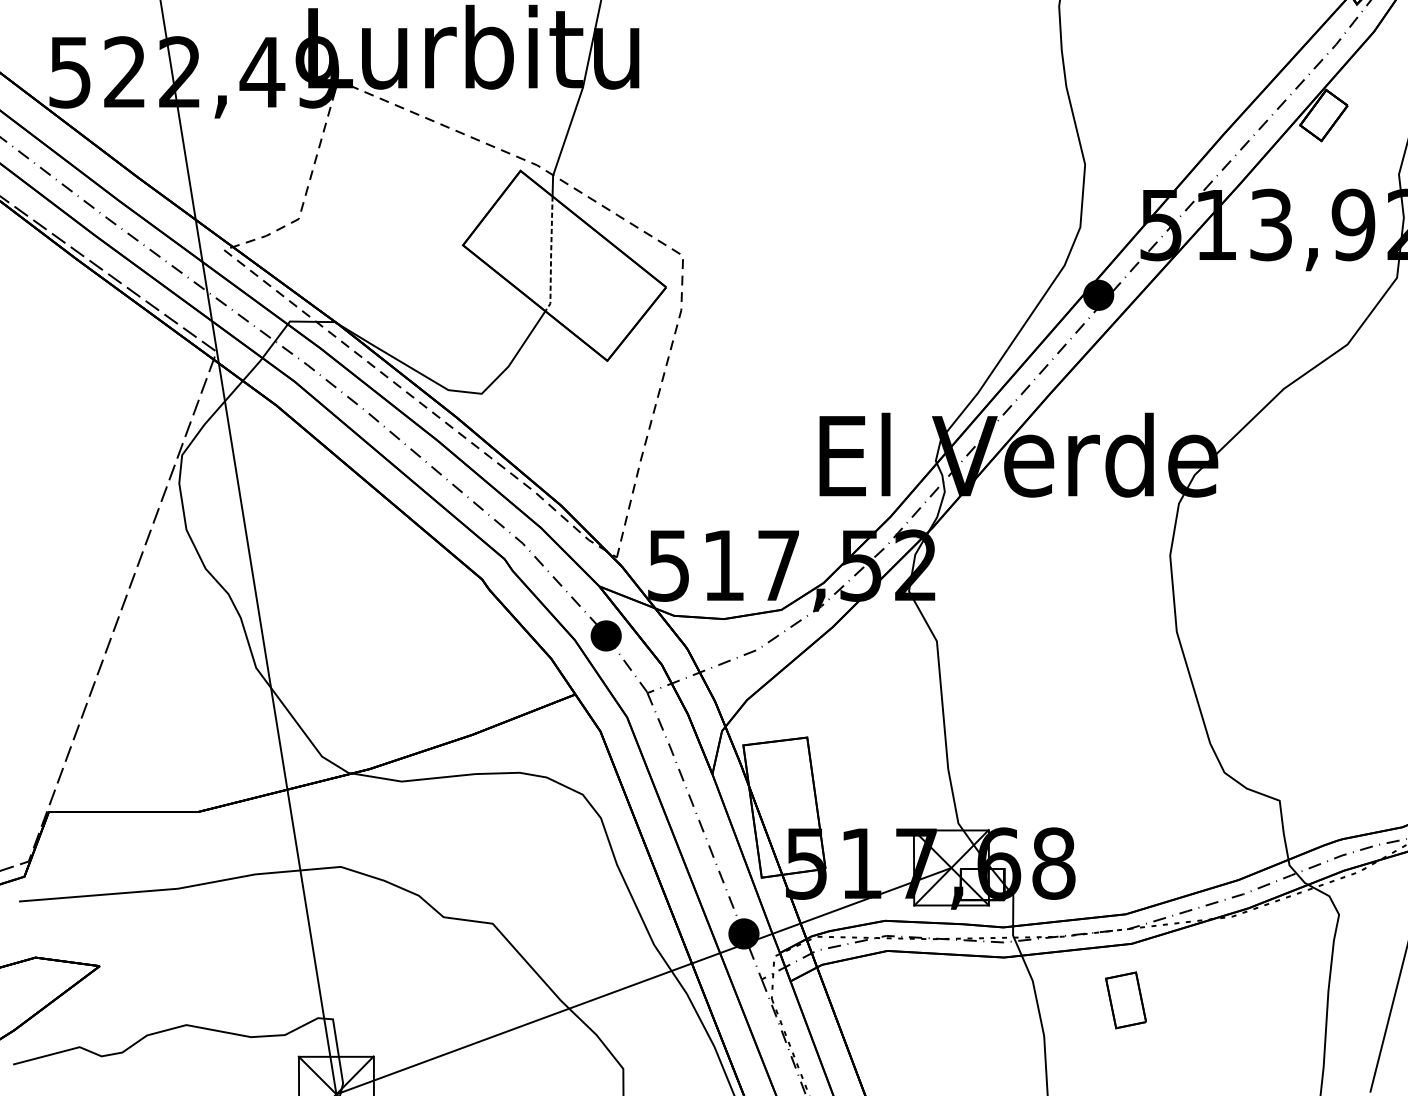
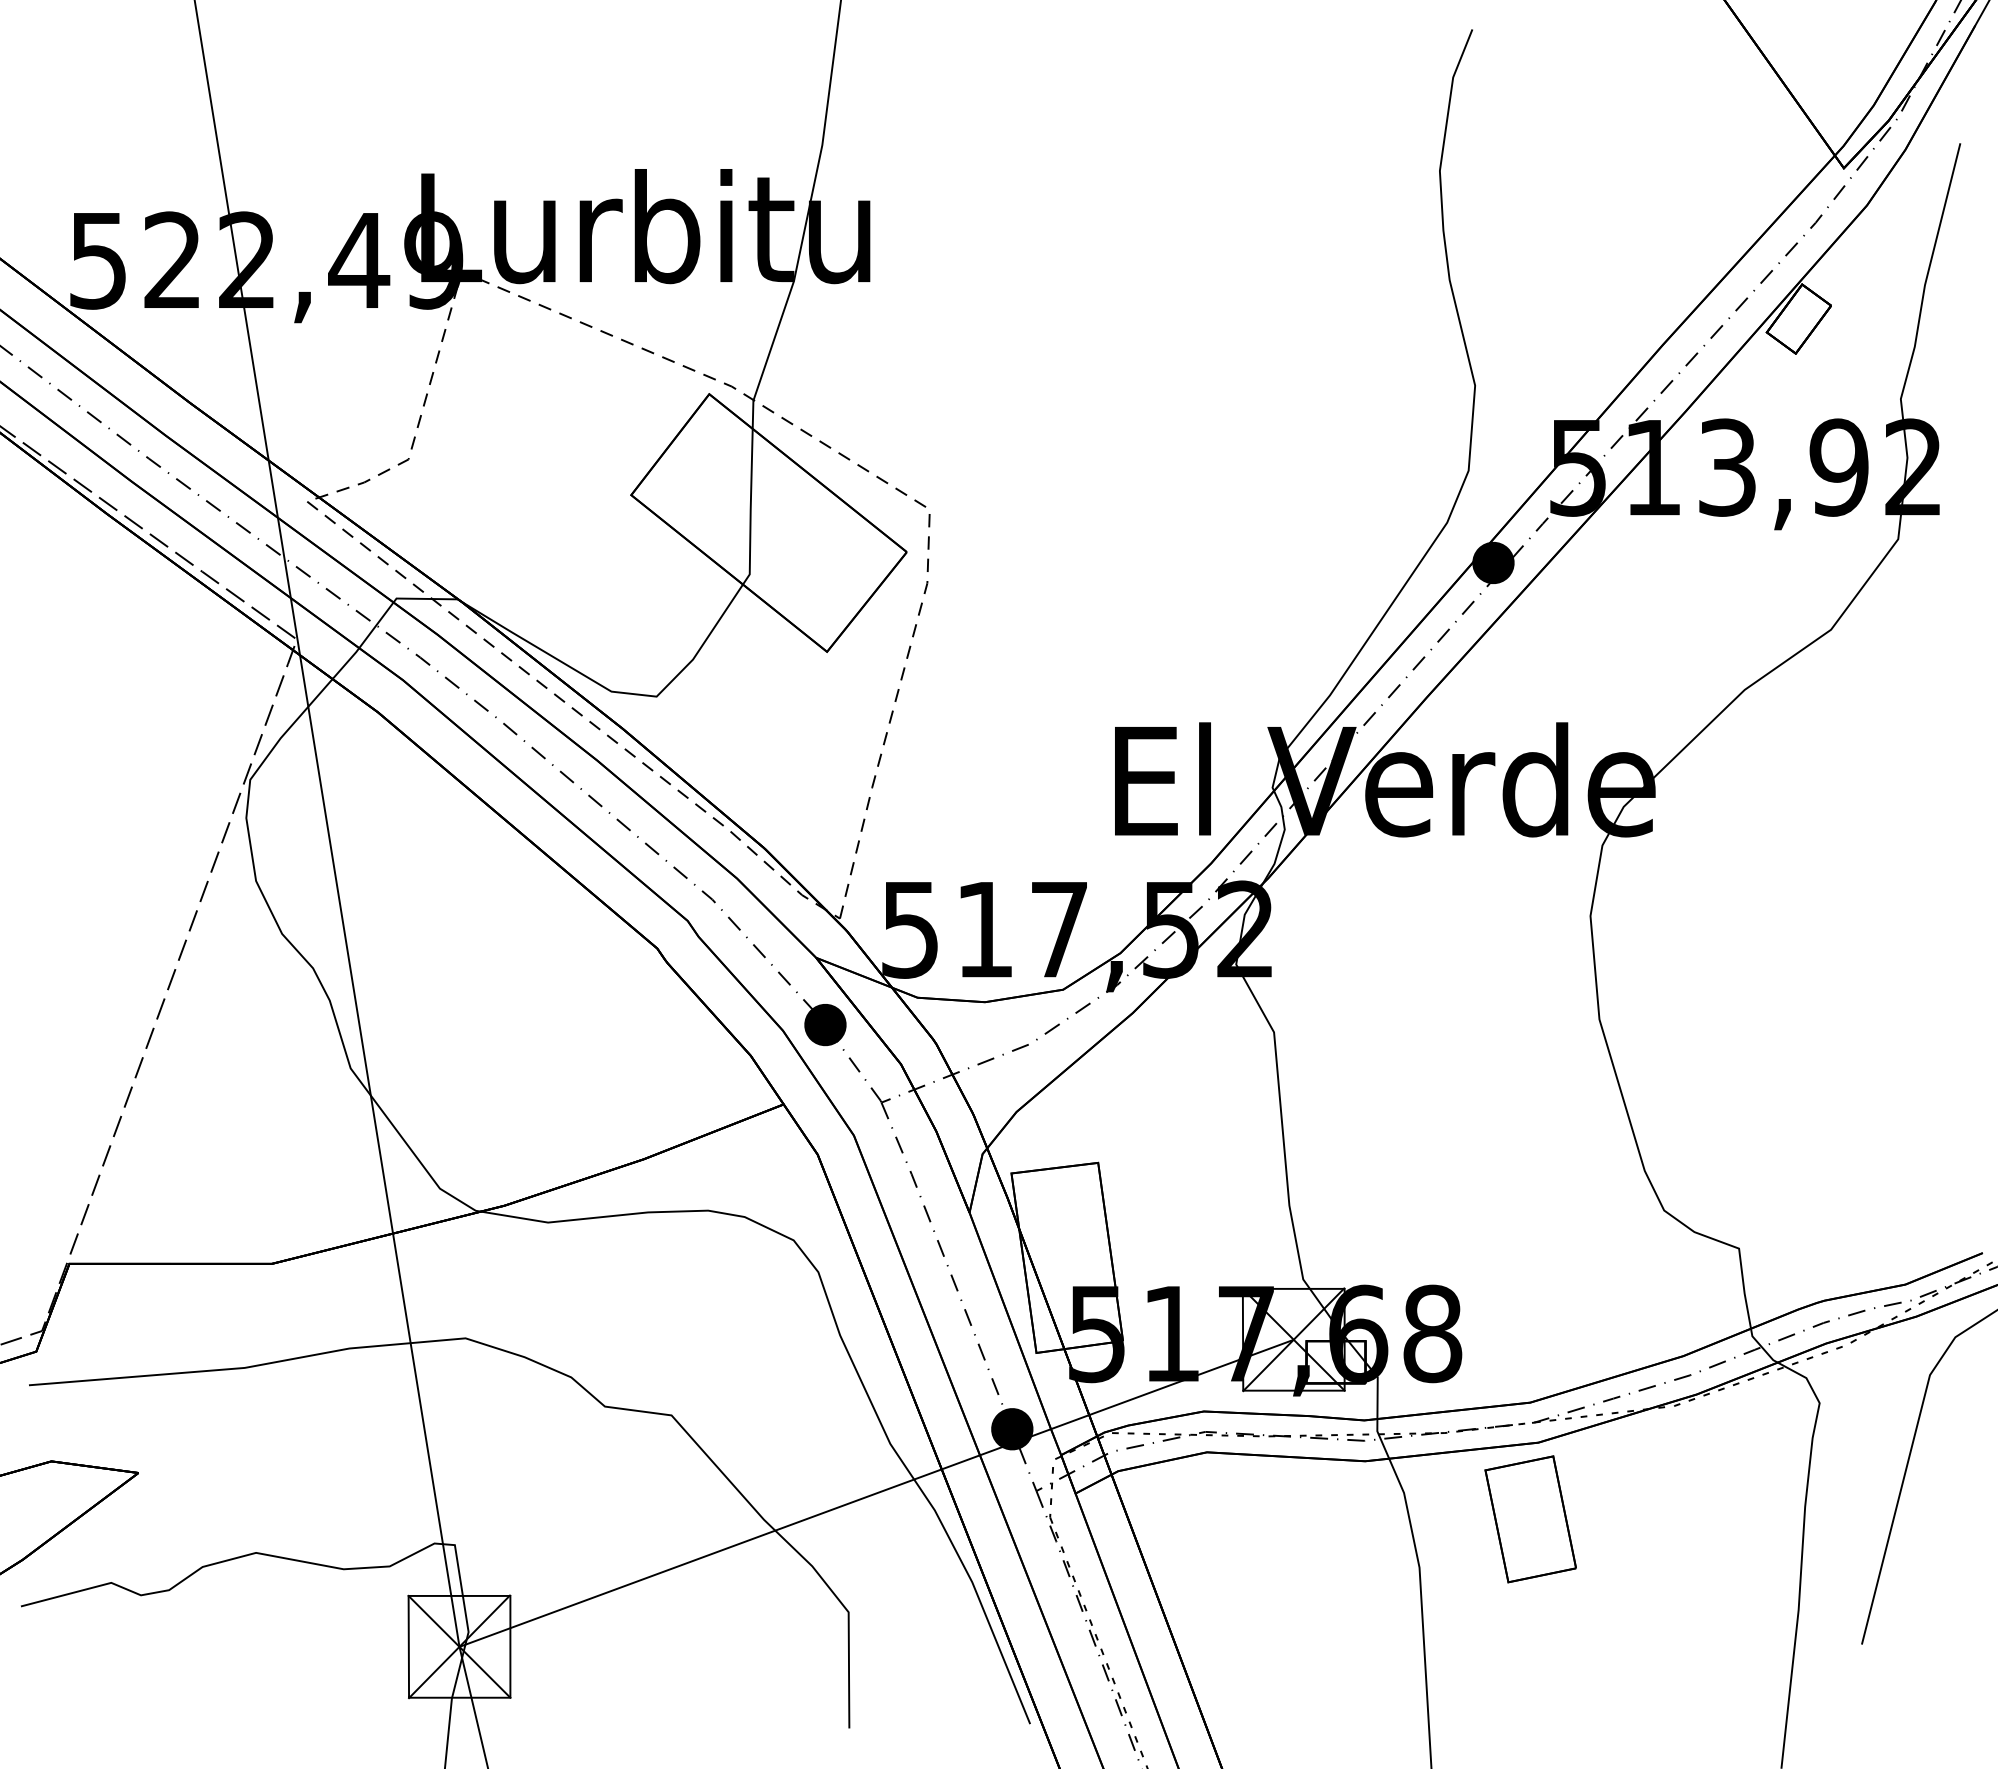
line: (550, 255) -> (750, 509), dashed -> solid
part: (1125, 1000) -> (1530, 1519), size x1.67

